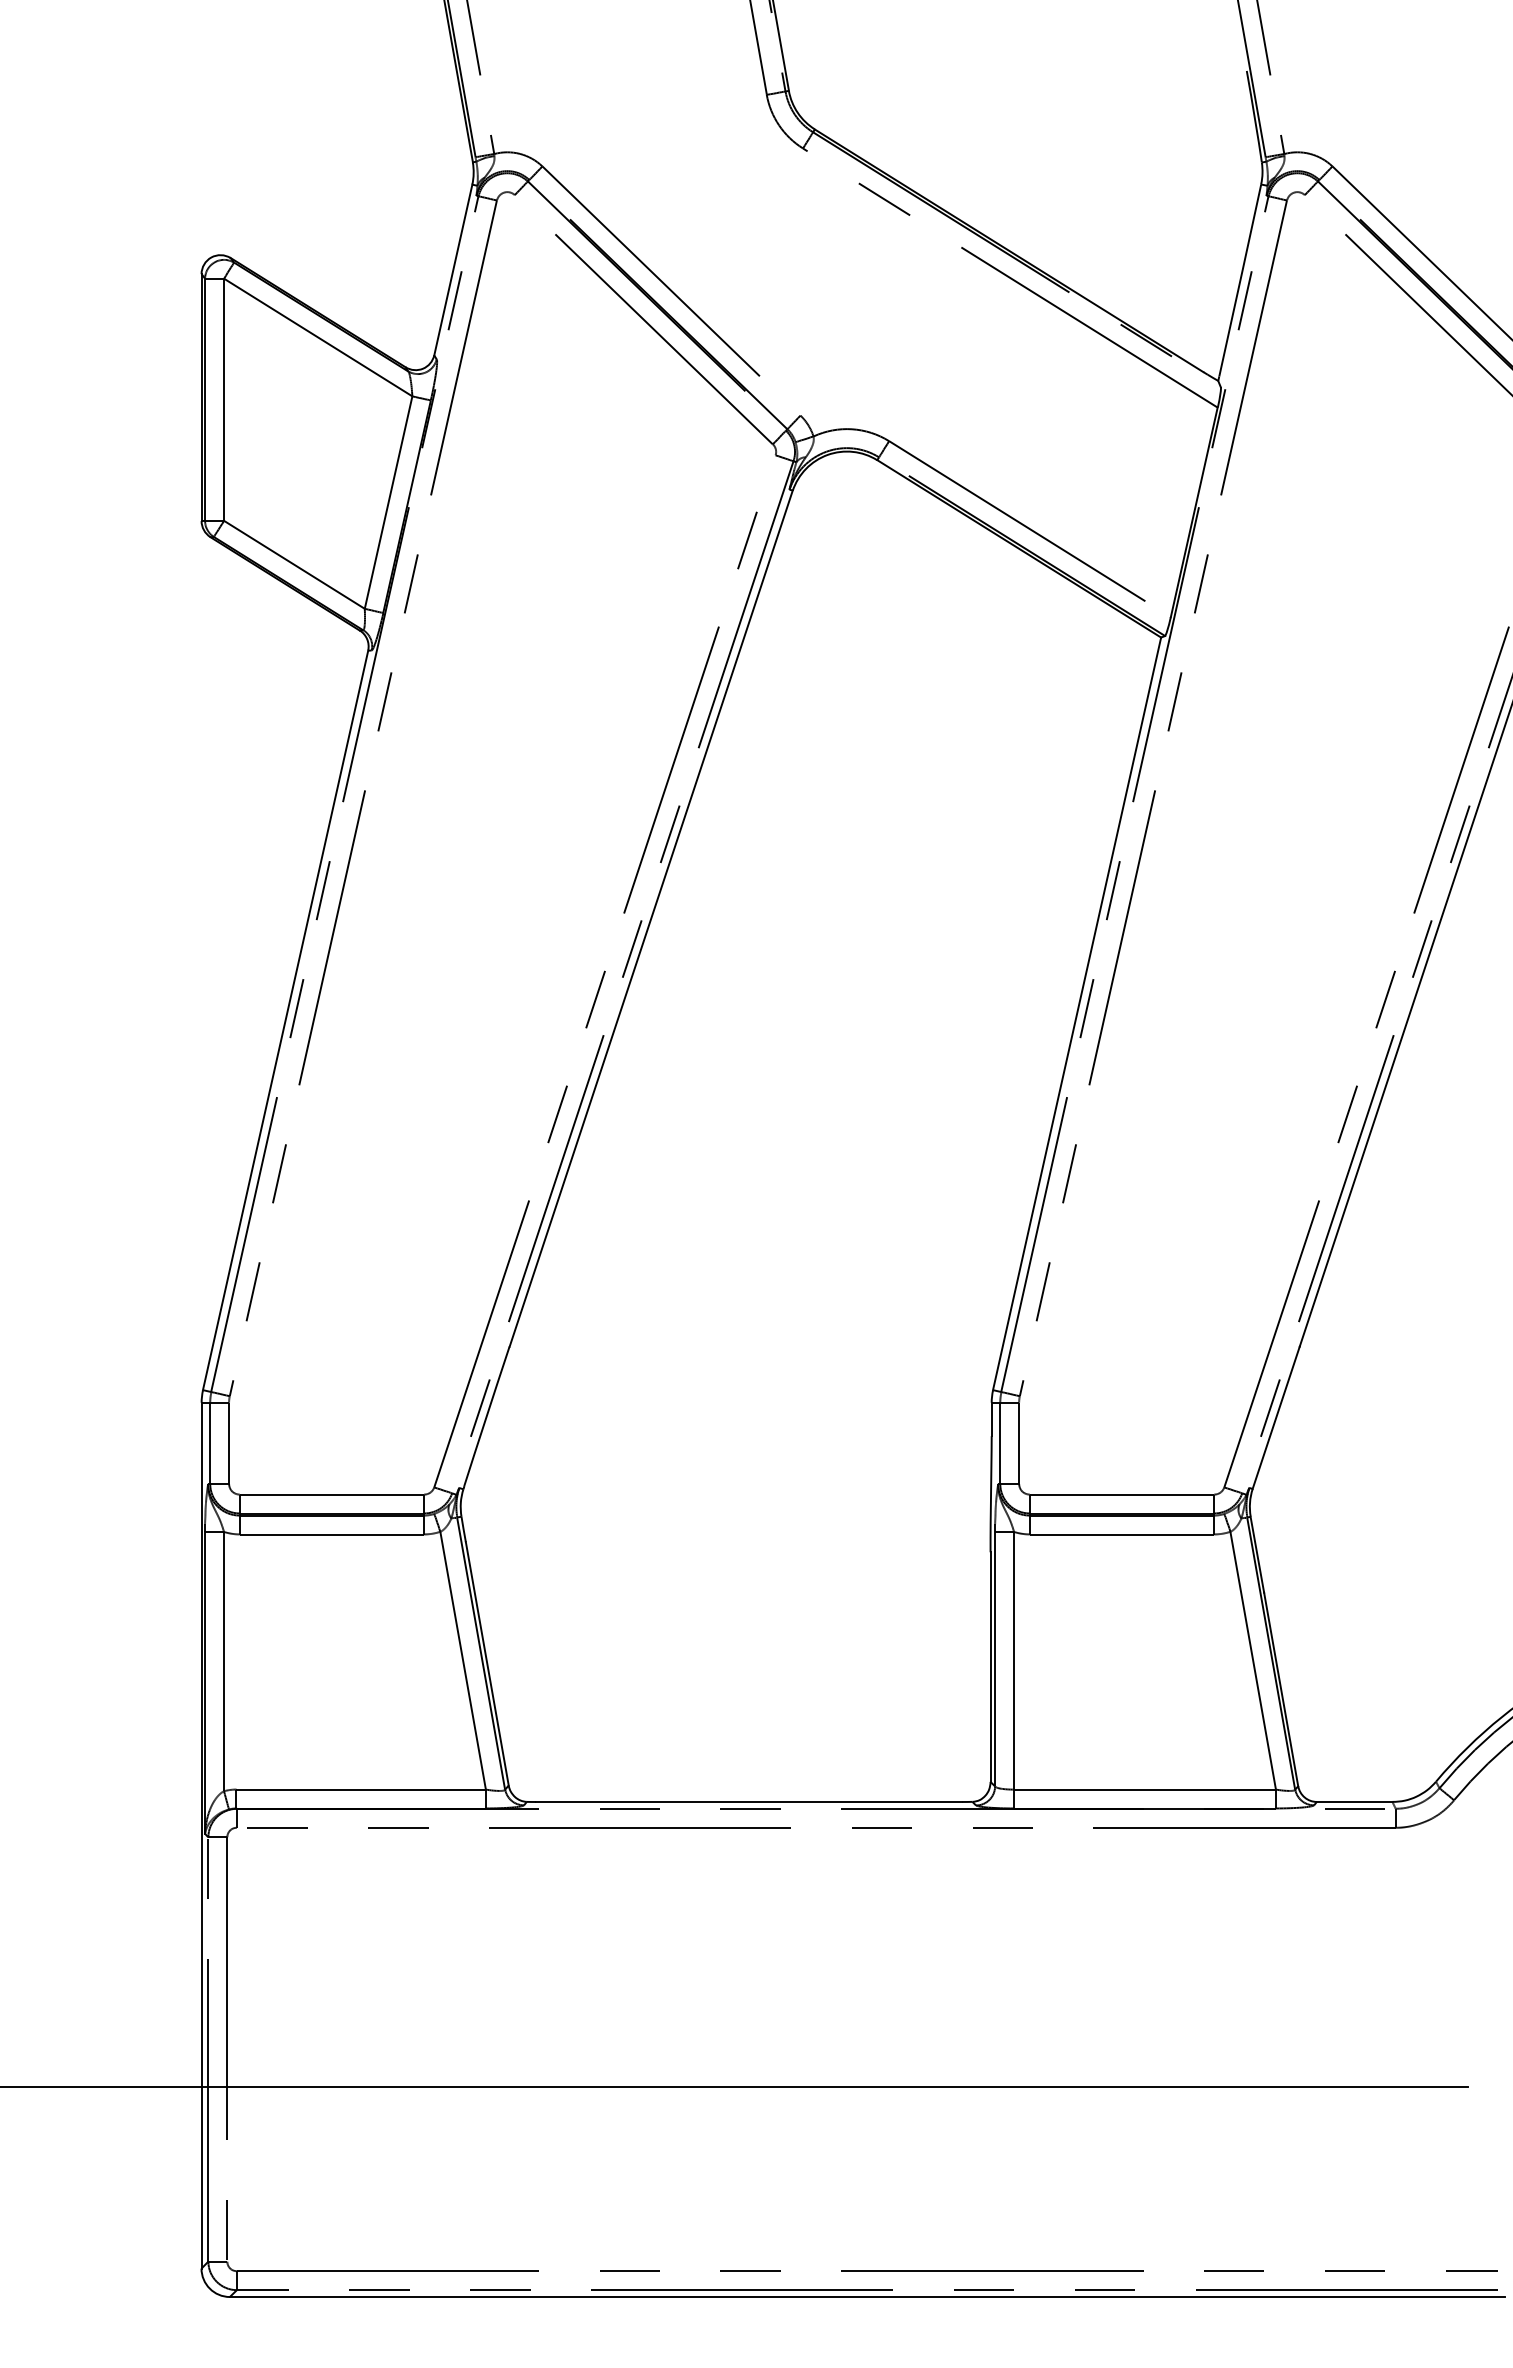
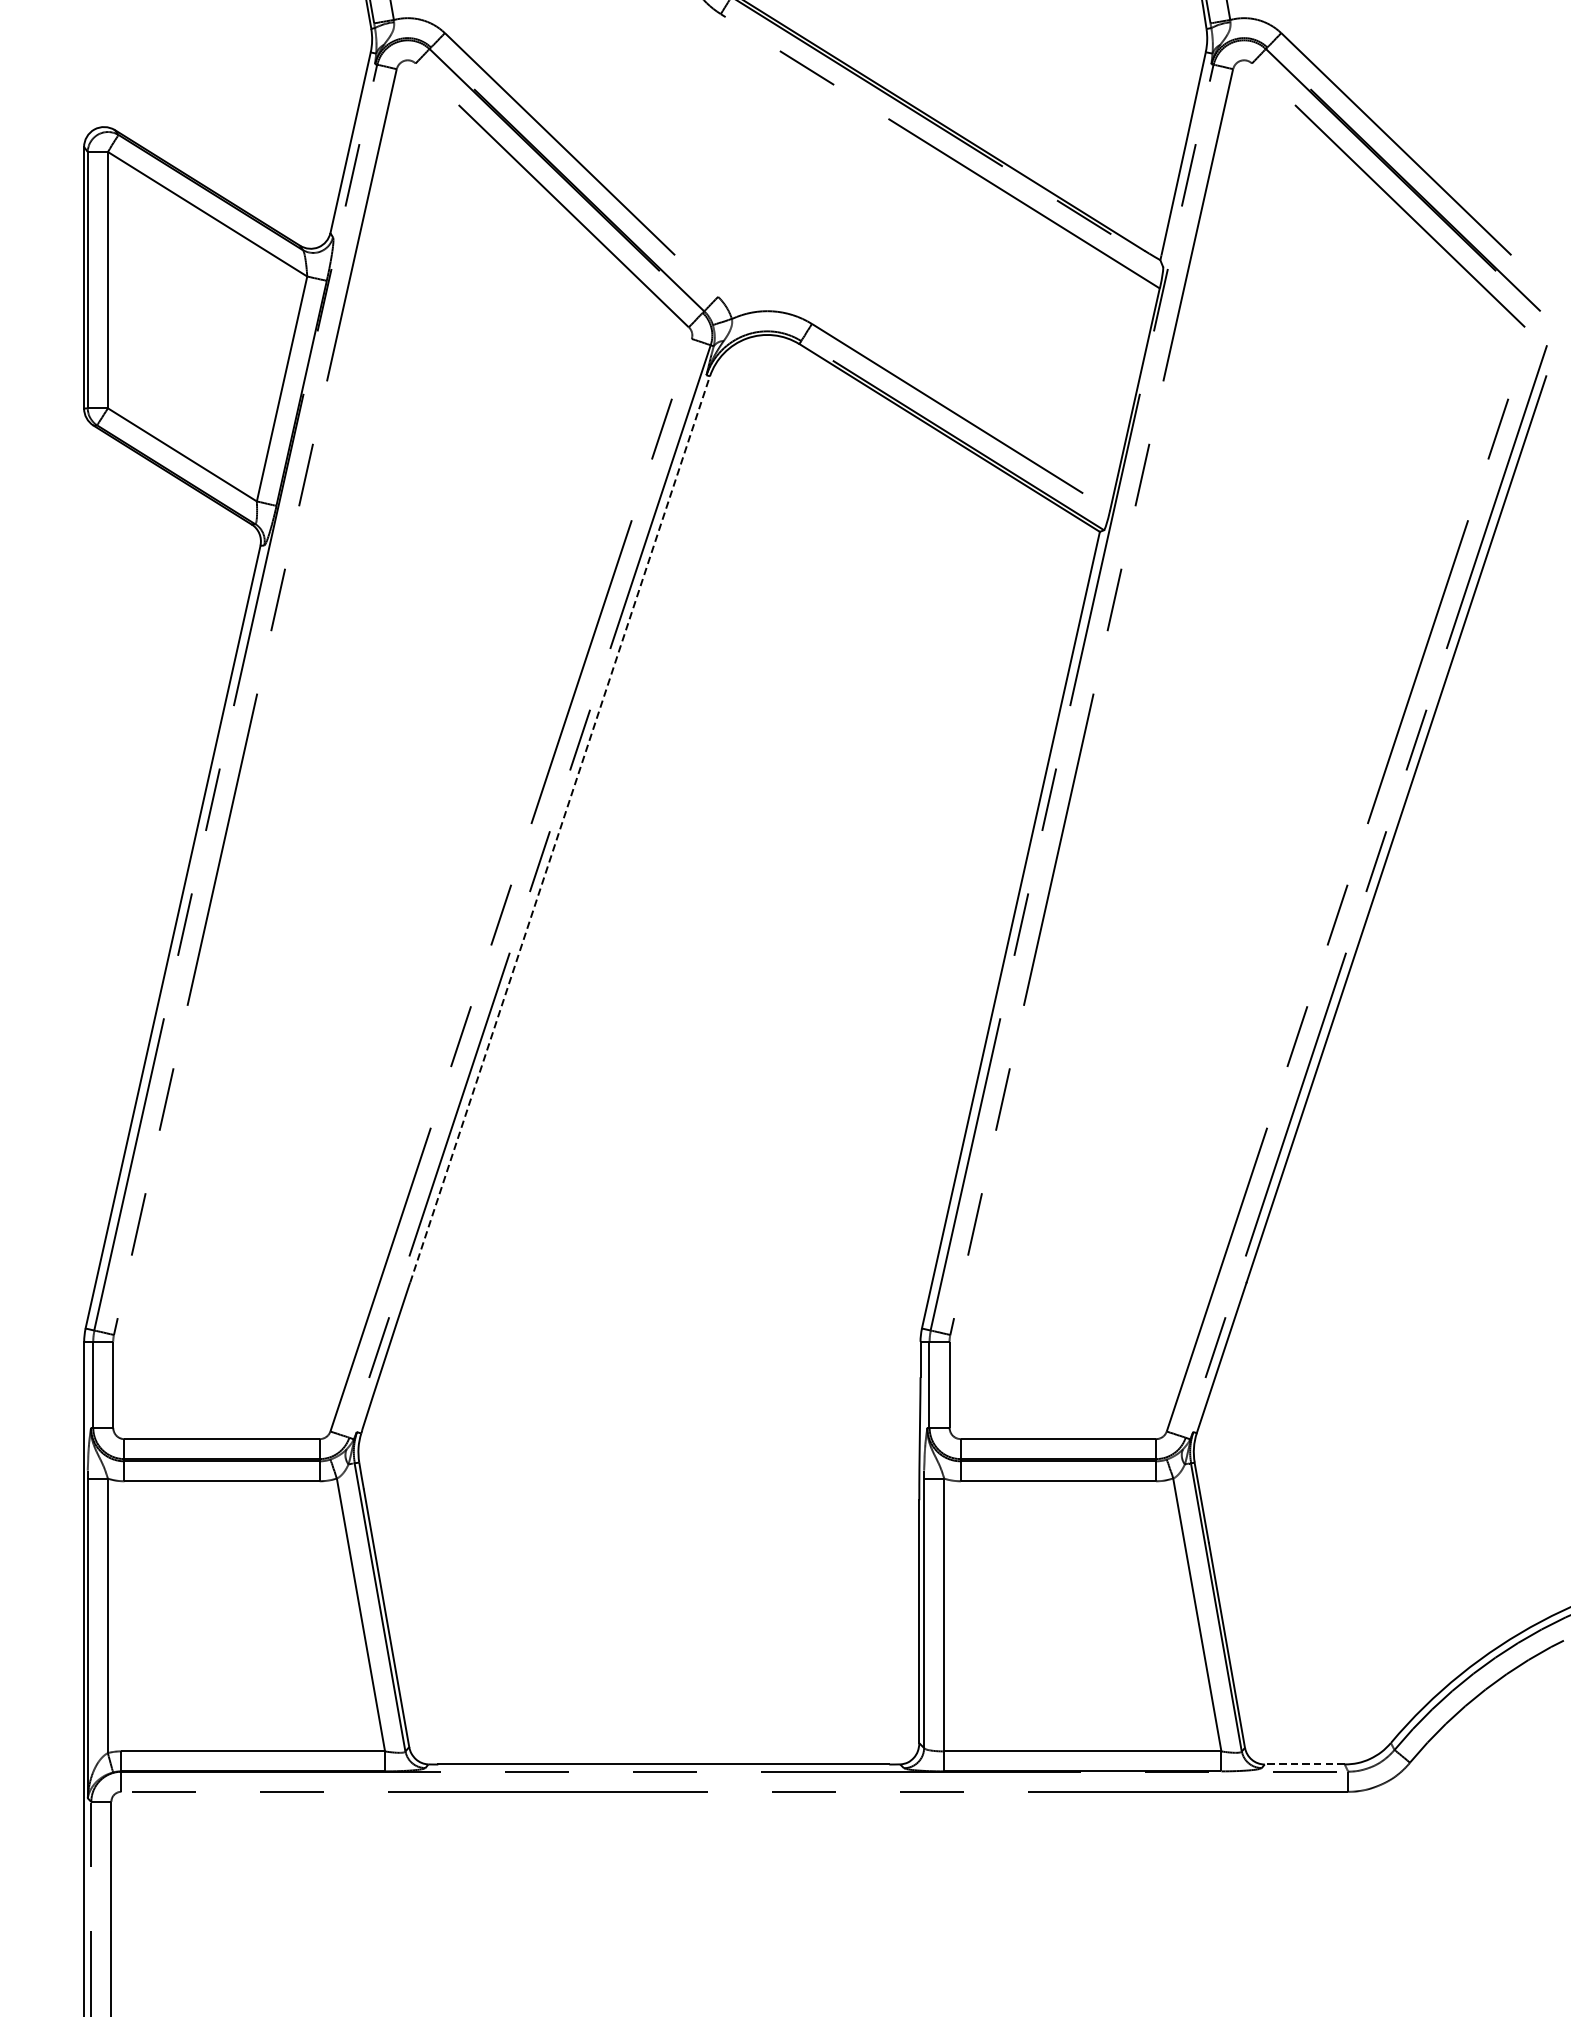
line: (651, 918) -> (560, 829), solid -> dashed
line: (1354, 1801) -> (1304, 1764), solid -> dashed

